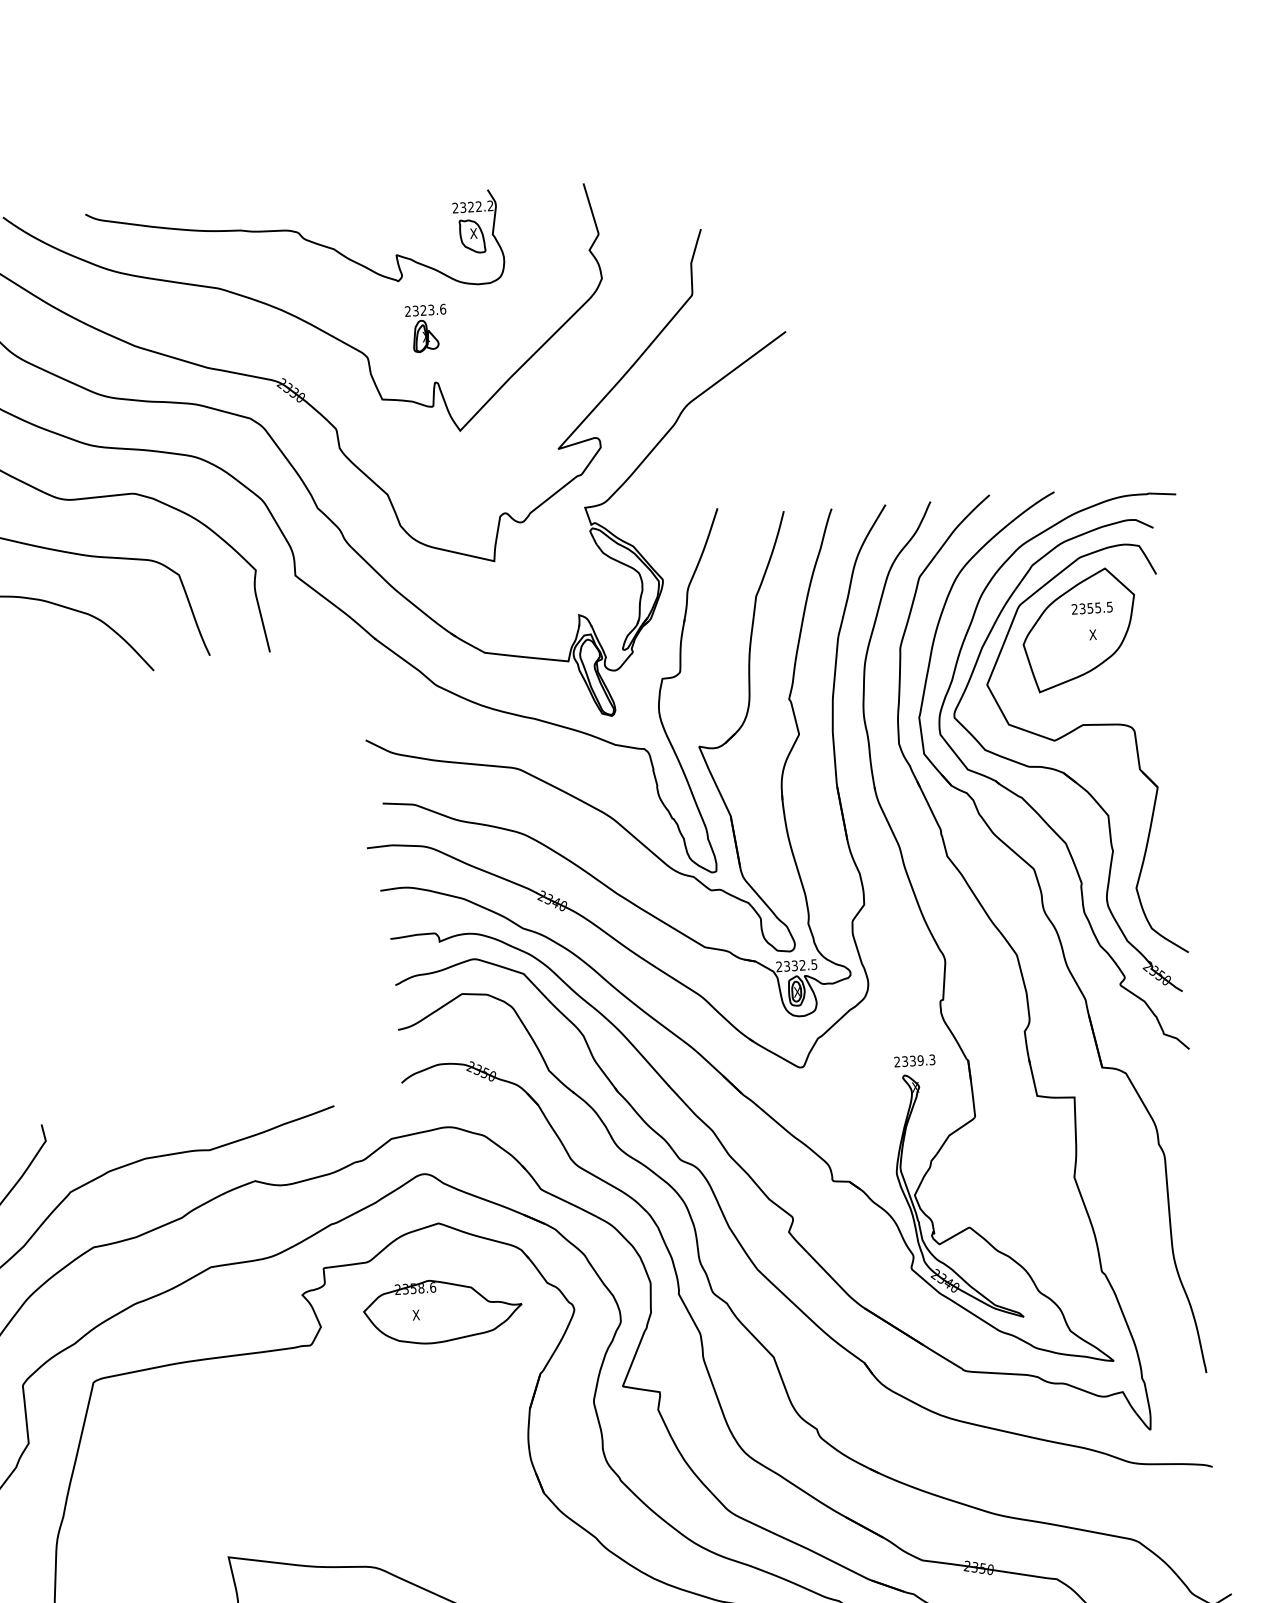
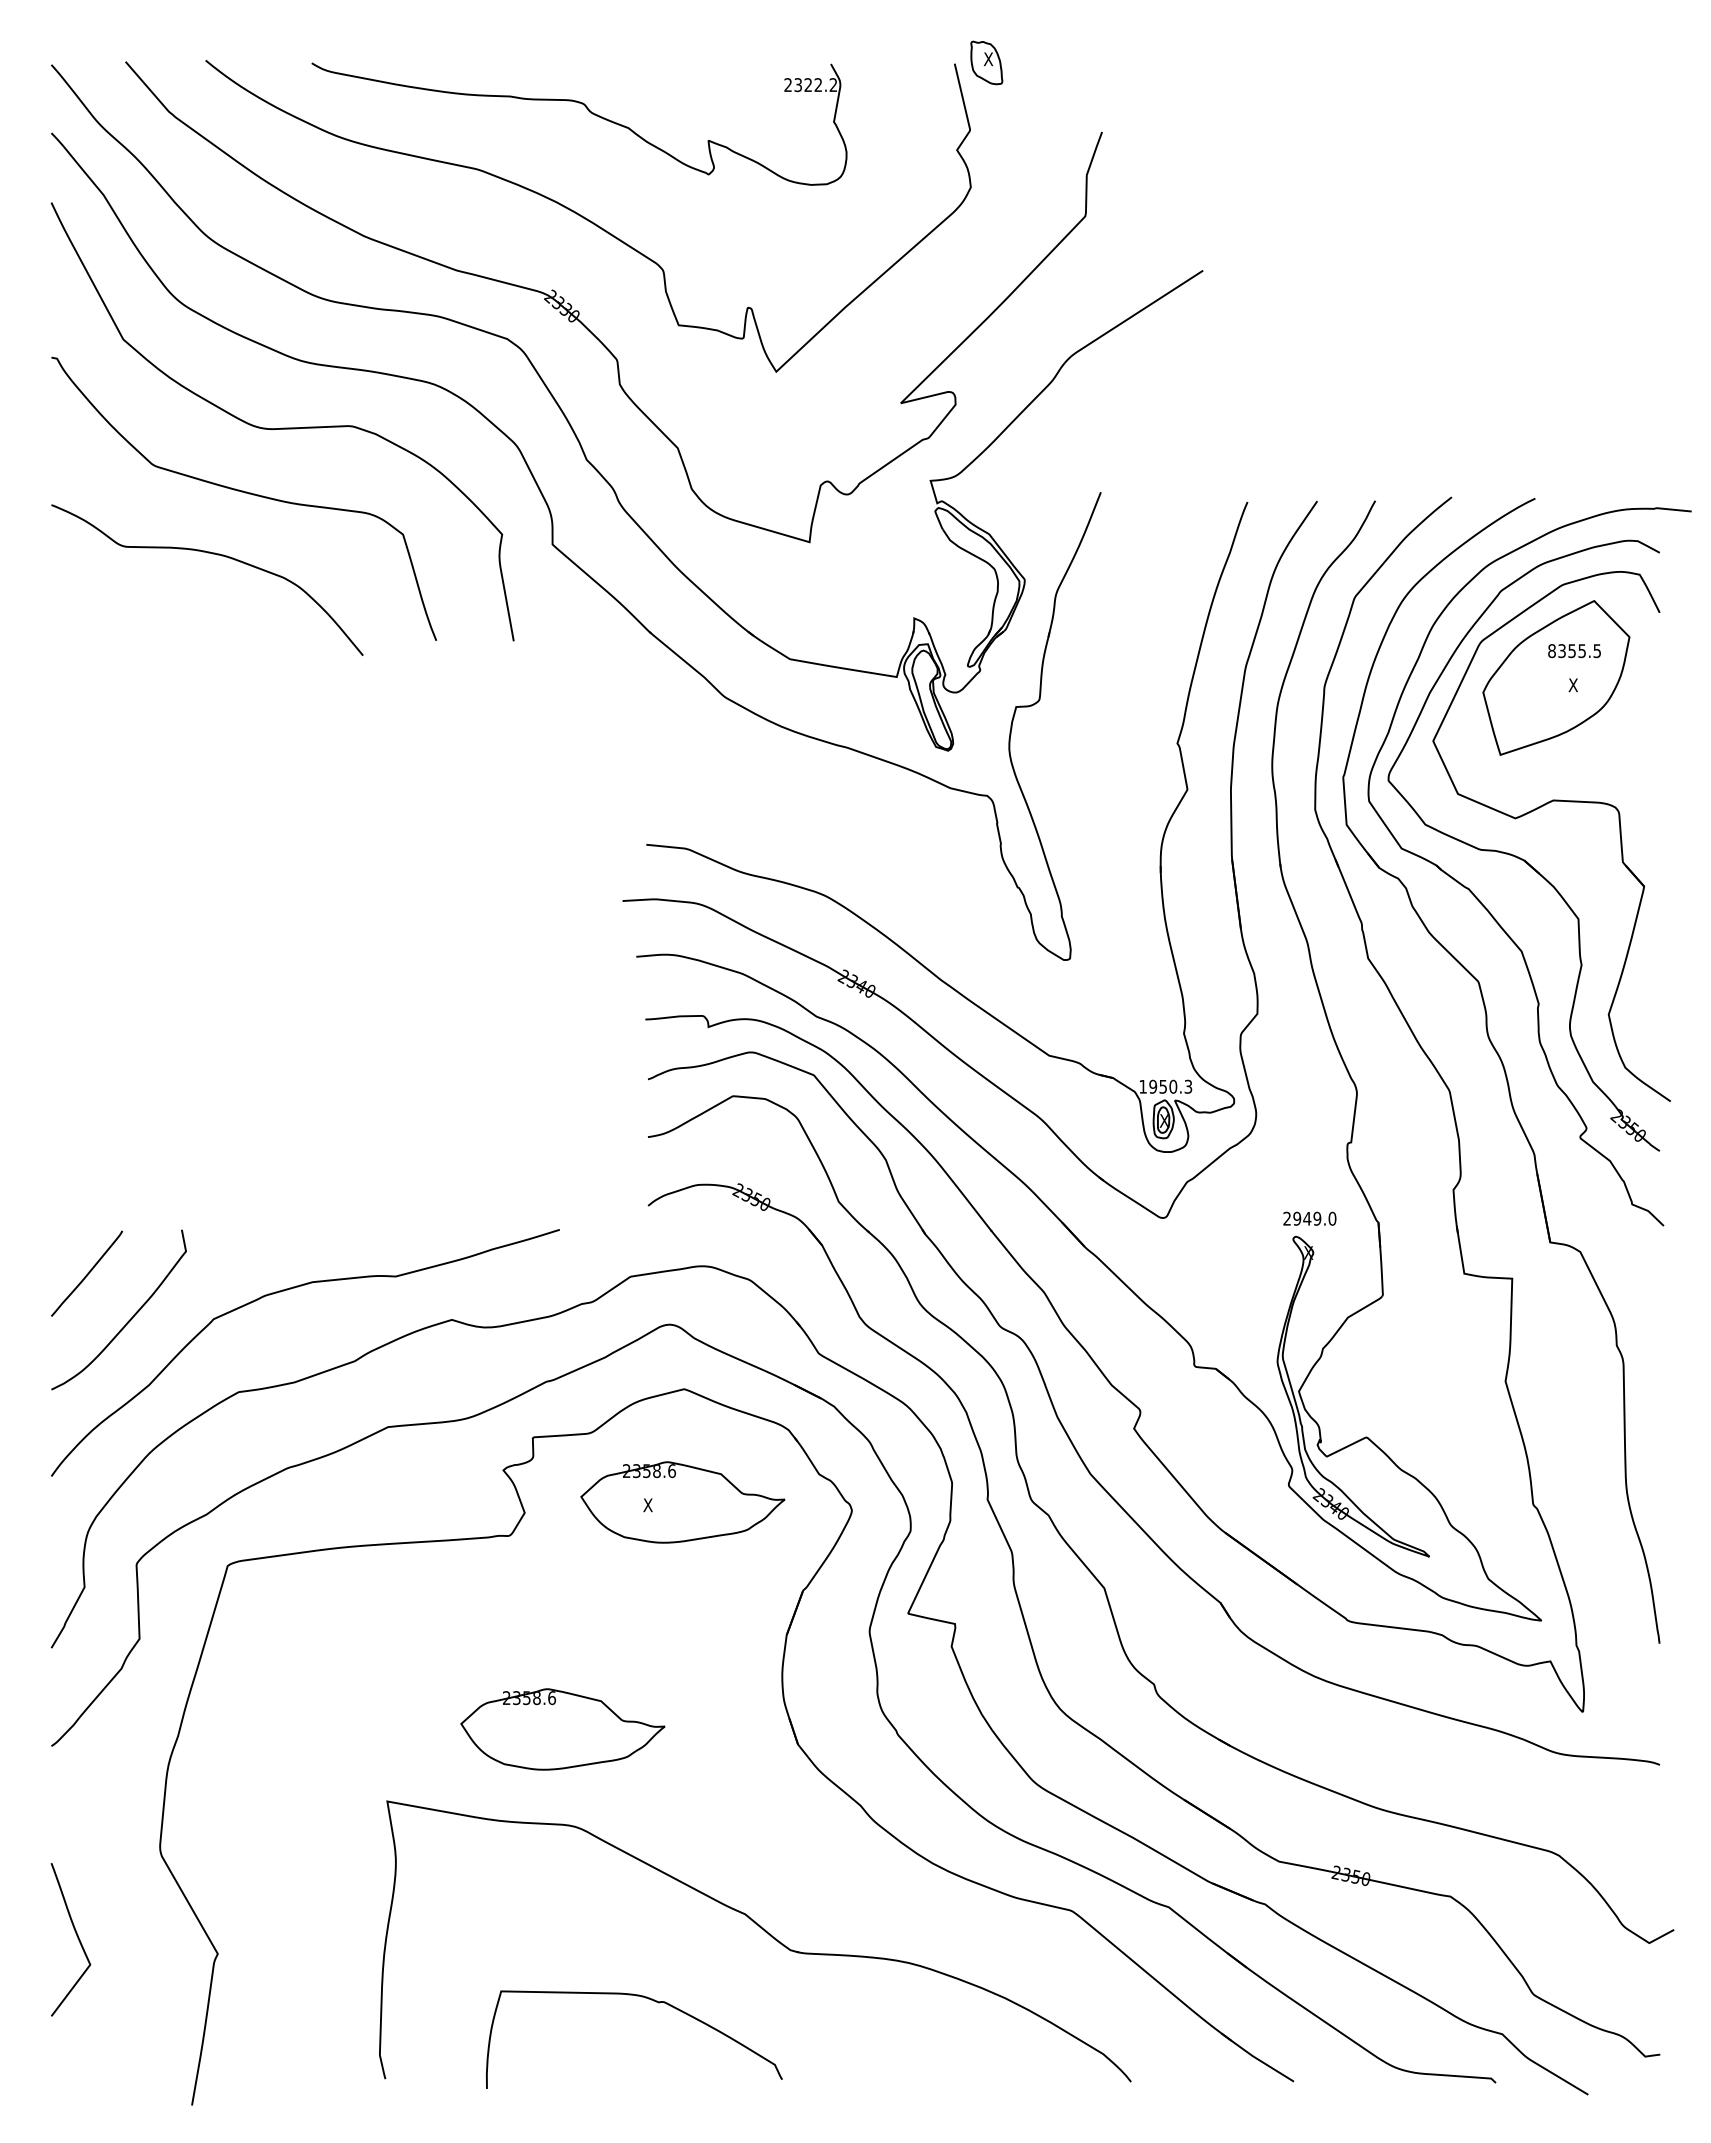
part: (472, 236) -> (986, 62), moved
part: (426, 328) -> (741, 237), removed
text: (1074, 609) -> (1551, 651), 2355.5 -> 8355.5
part: (562, 789) -> (878, 841), removed
text: (796, 965) -> (1165, 1086), 2332.5 -> 1950.3
text: (918, 1060) -> (1314, 1218), 2339.3 -> 2949.0
part: (360, 1493) -> (562, 1729), added

